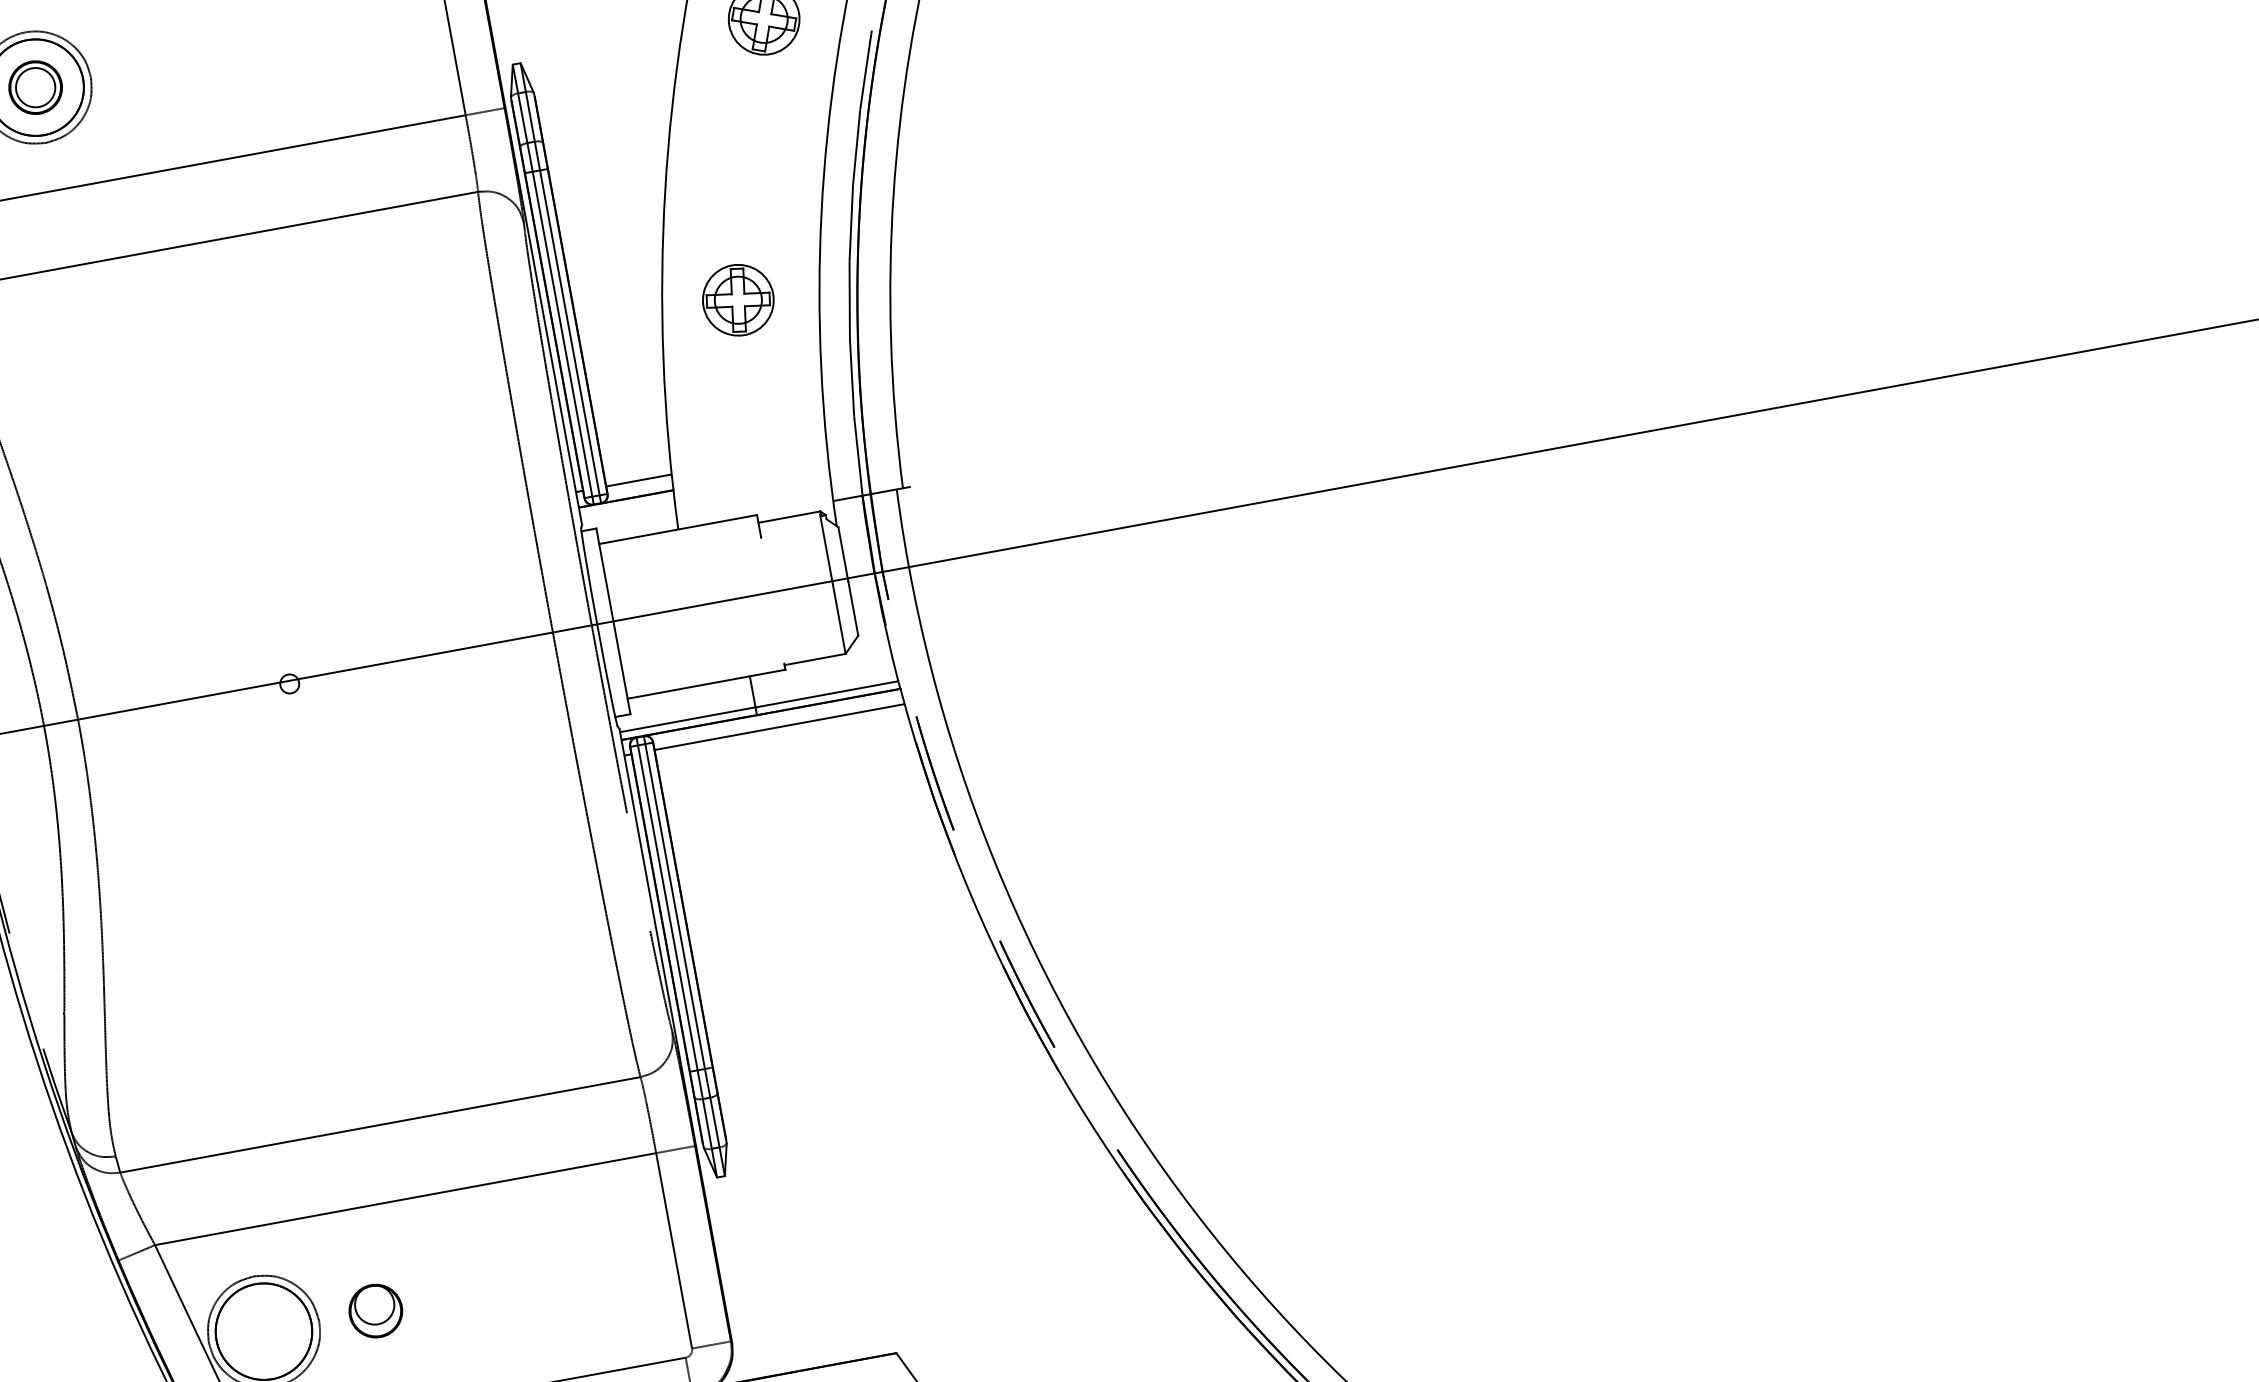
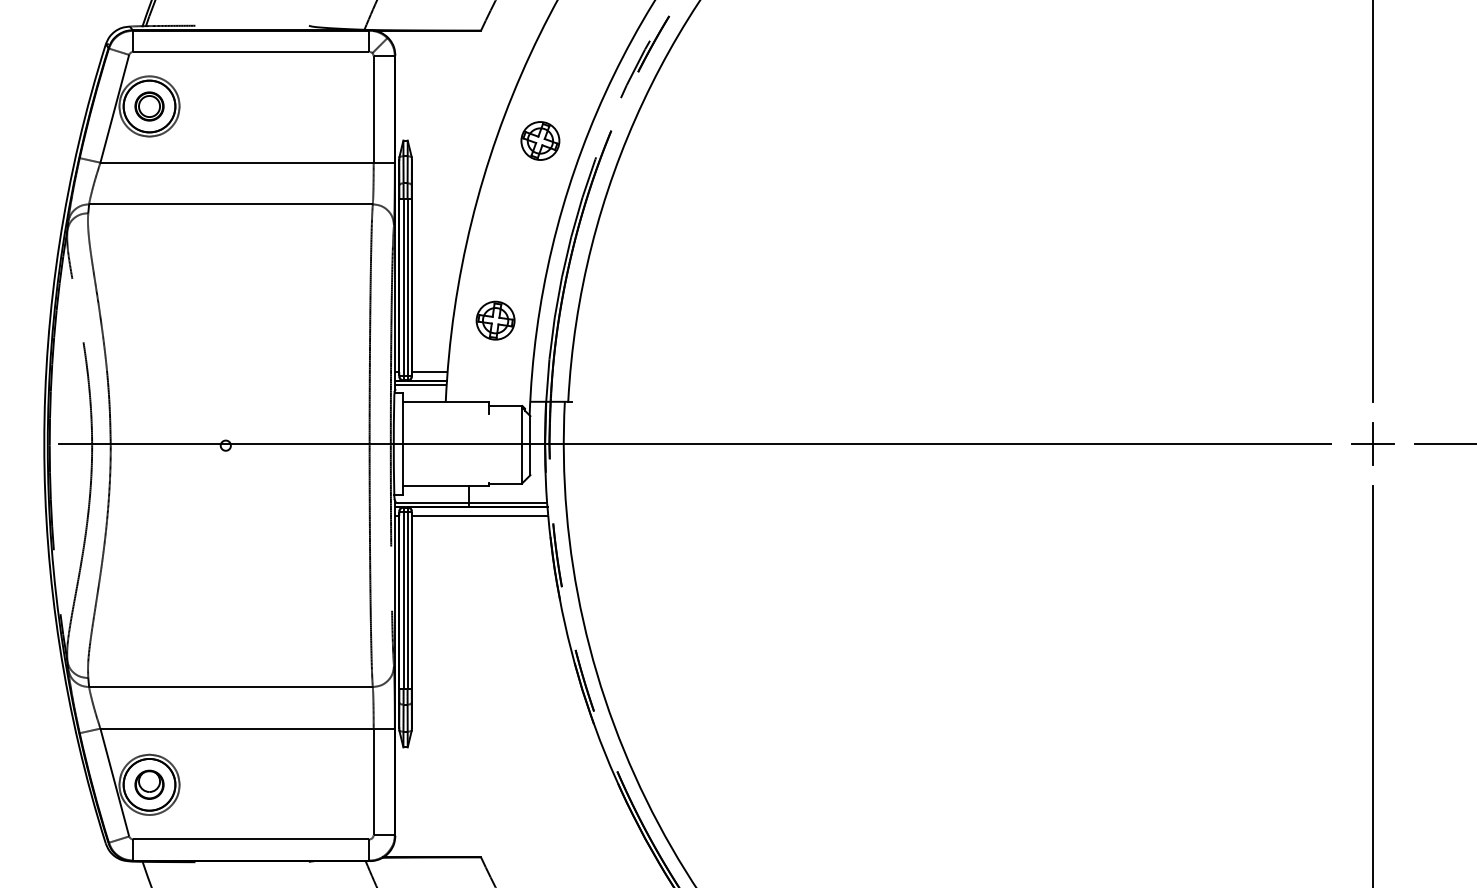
part: (738, 299) -> (495, 320), moved
line: (626, 506) -> (420, 384), added
part: (375, 1310) -> (149, 784), moved

